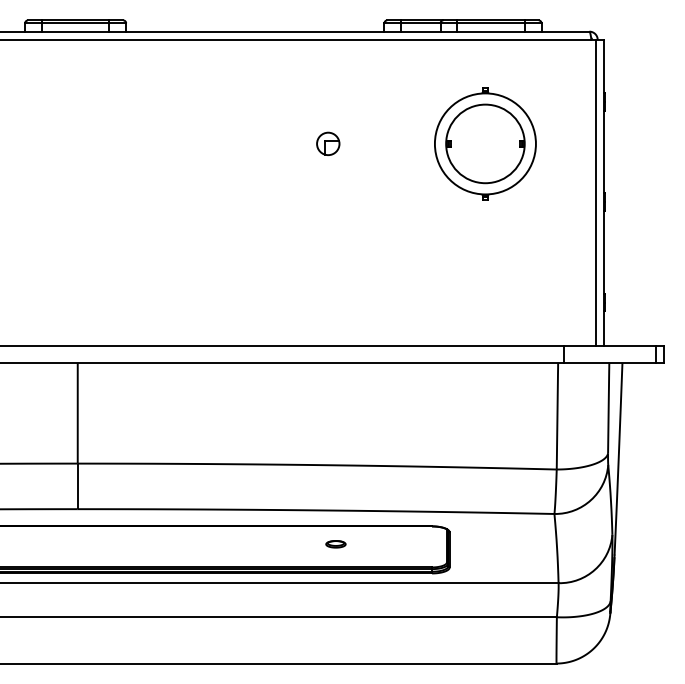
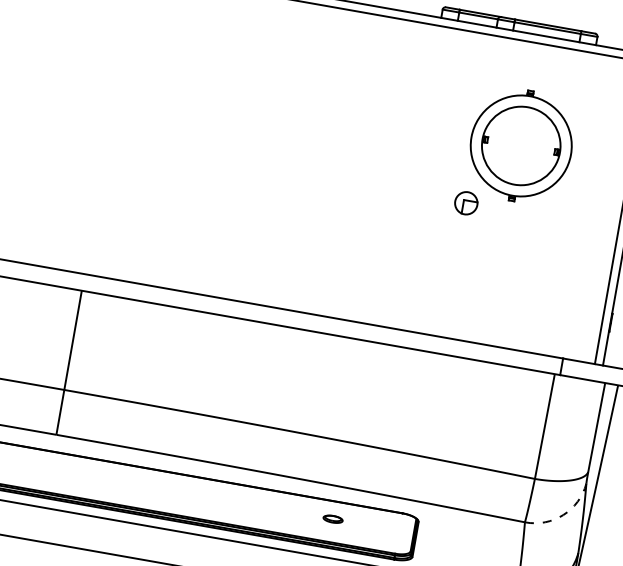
part: (328, 143) -> (466, 202), moved
arc: (591, 500) -> (563, 515), solid -> dashed
part: (335, 544) -> (332, 519), moved

